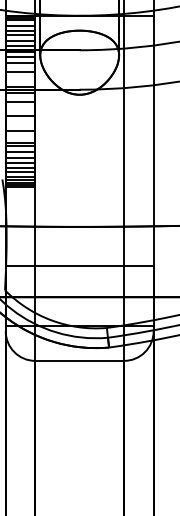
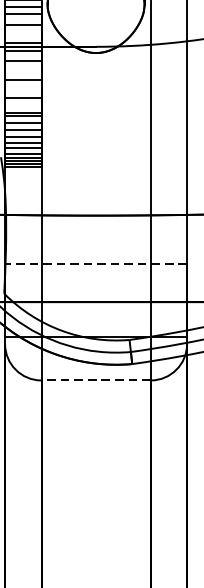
line: (79, 266) -> (95, 264), solid -> dashed
line: (79, 360) -> (95, 379), solid -> dashed

